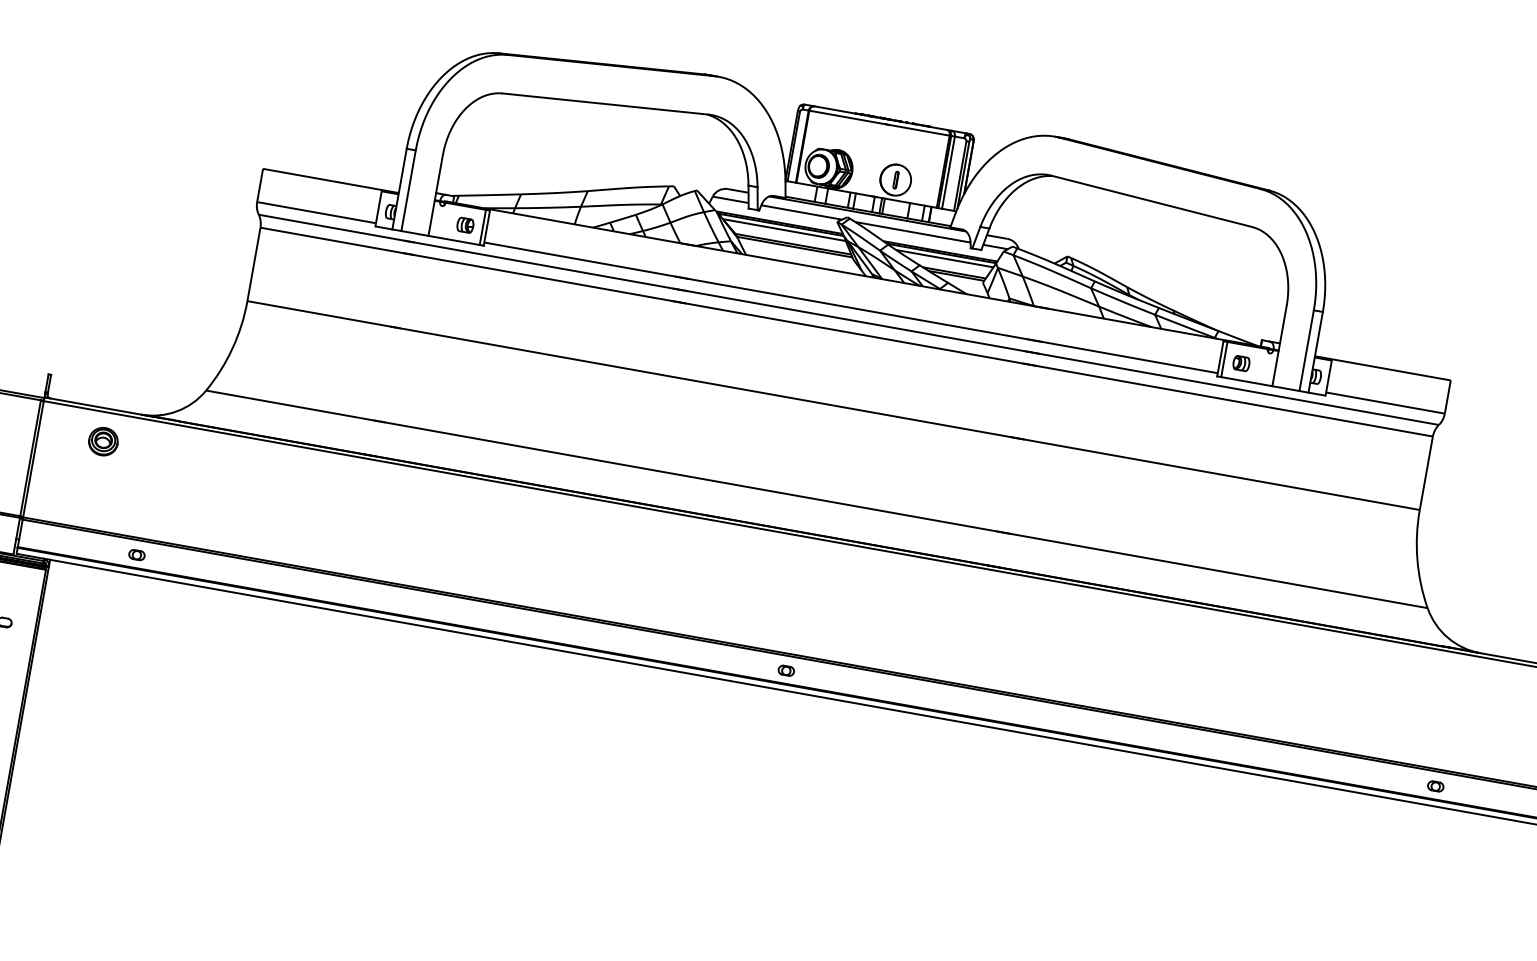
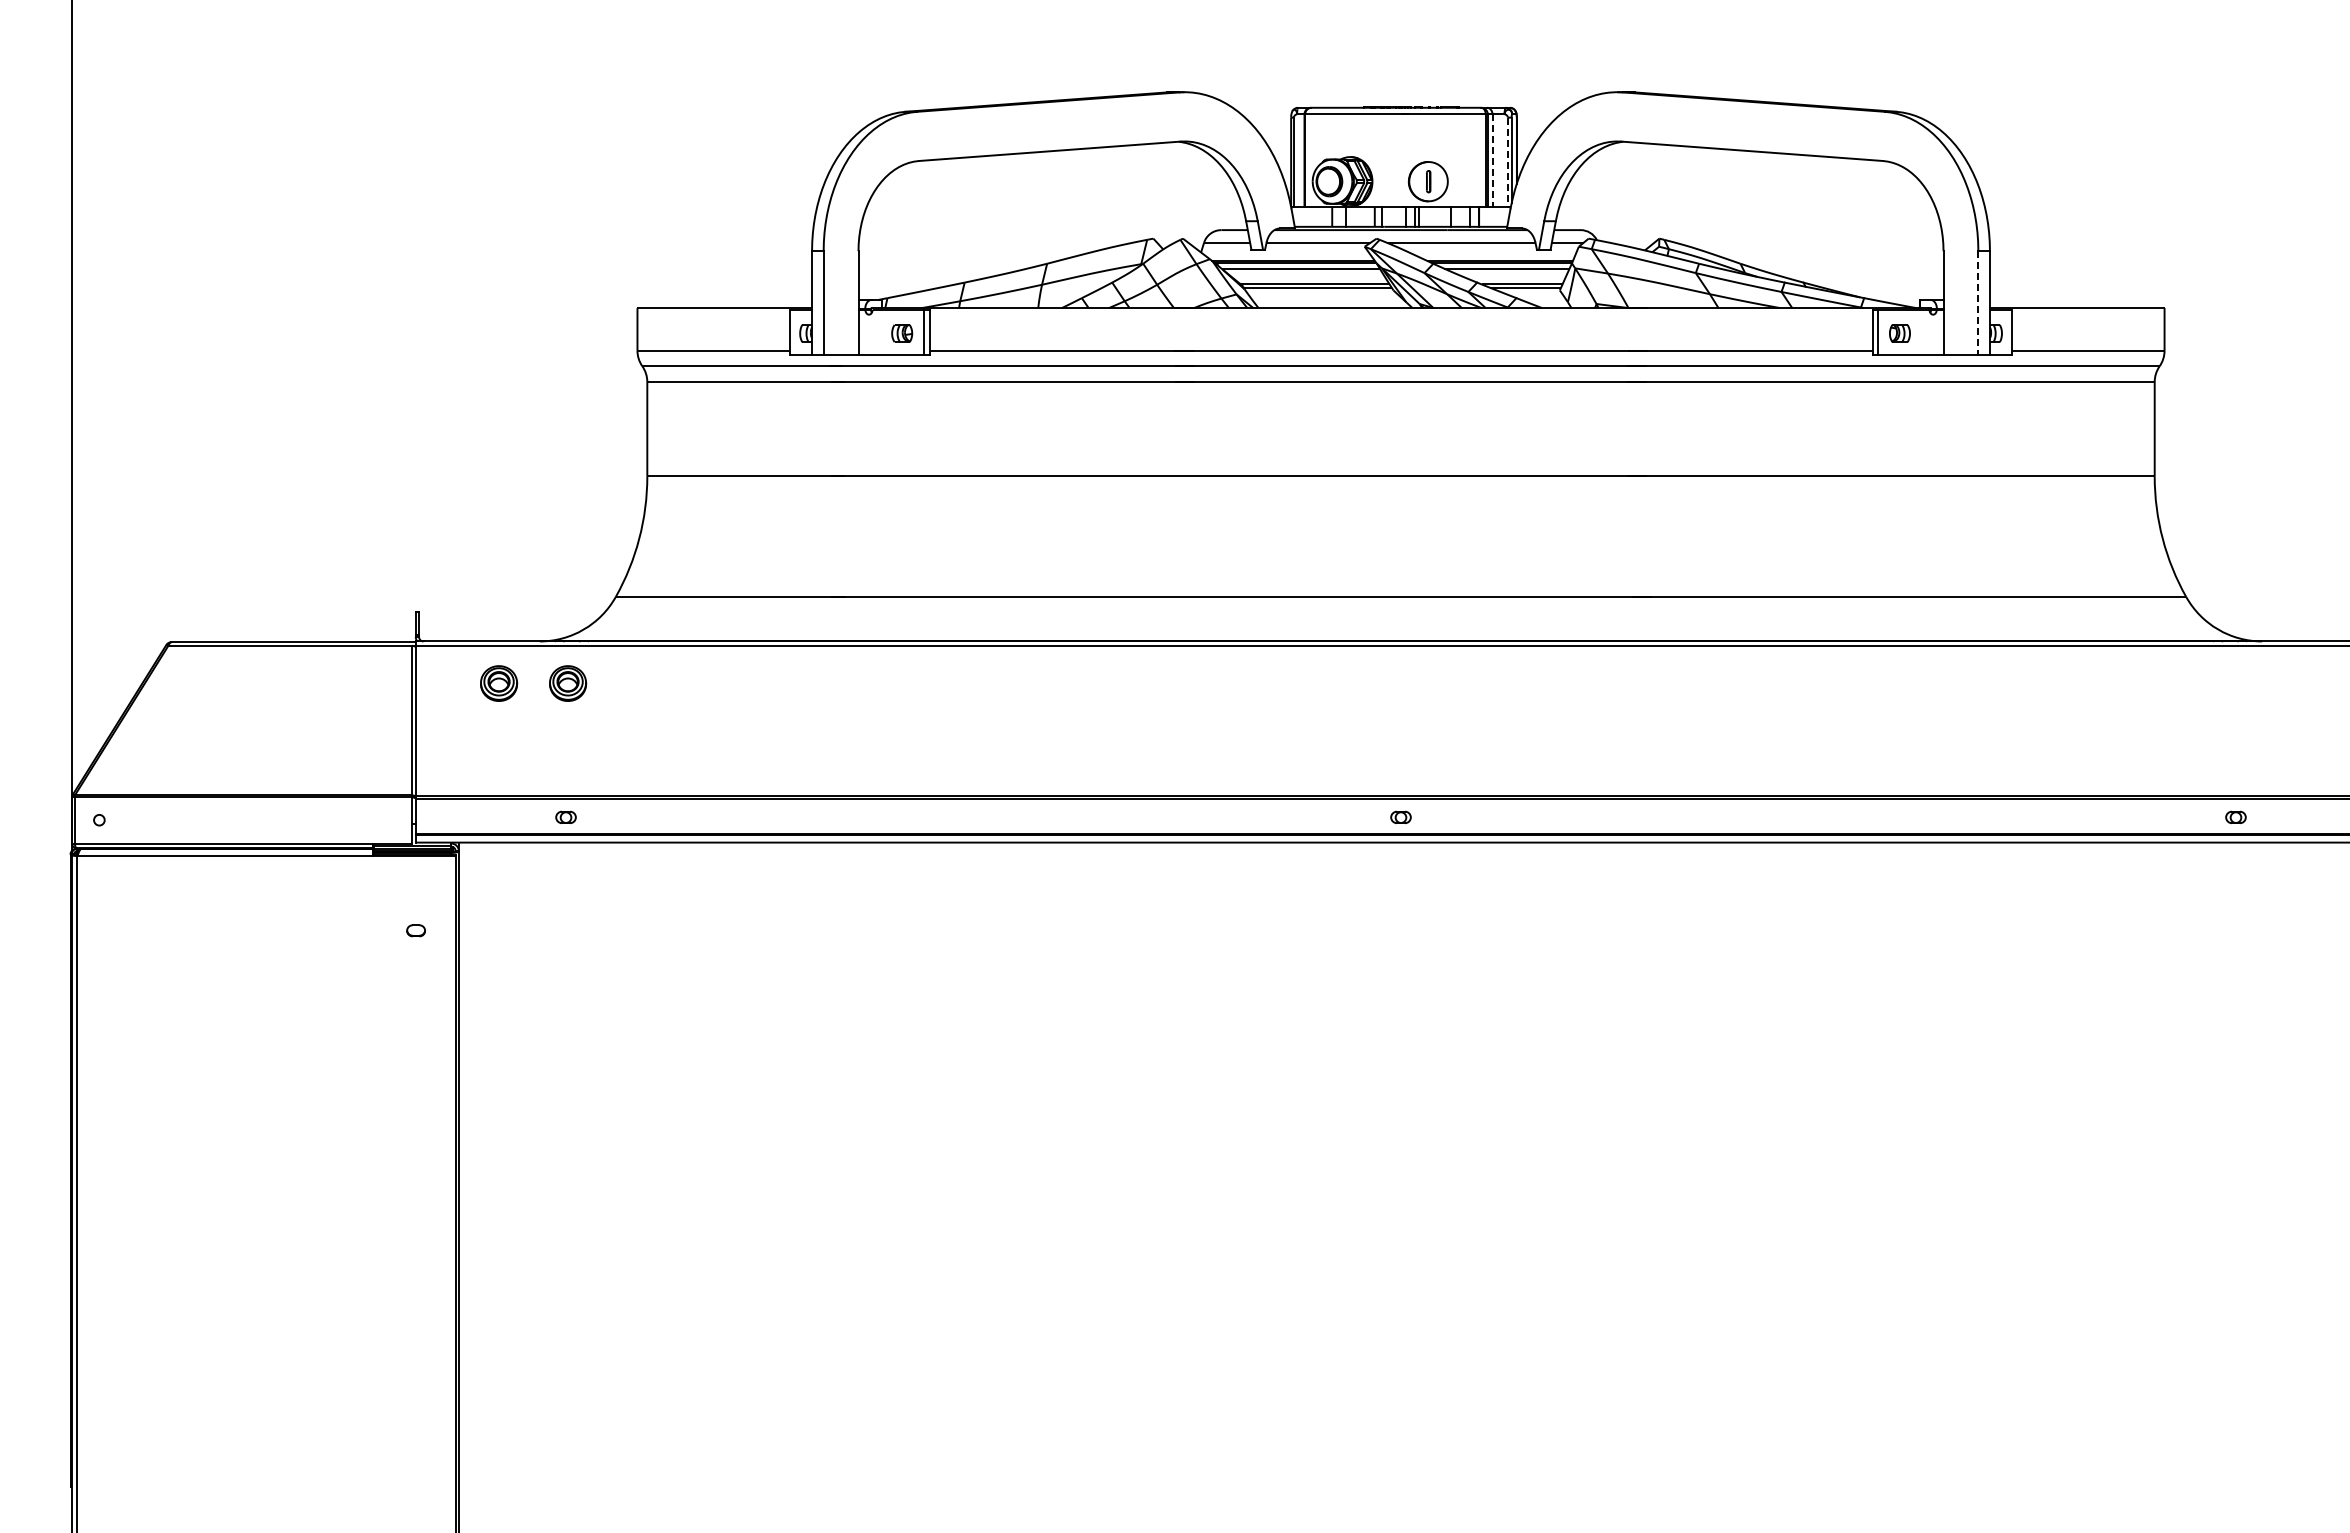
line: (948, 173) -> (1492, 161), solid -> dashed
line: (959, 176) -> (1507, 162), solid -> dashed
line: (1306, 351) -> (1978, 303), solid -> dashed
part: (157, 451) -> (568, 683), added

